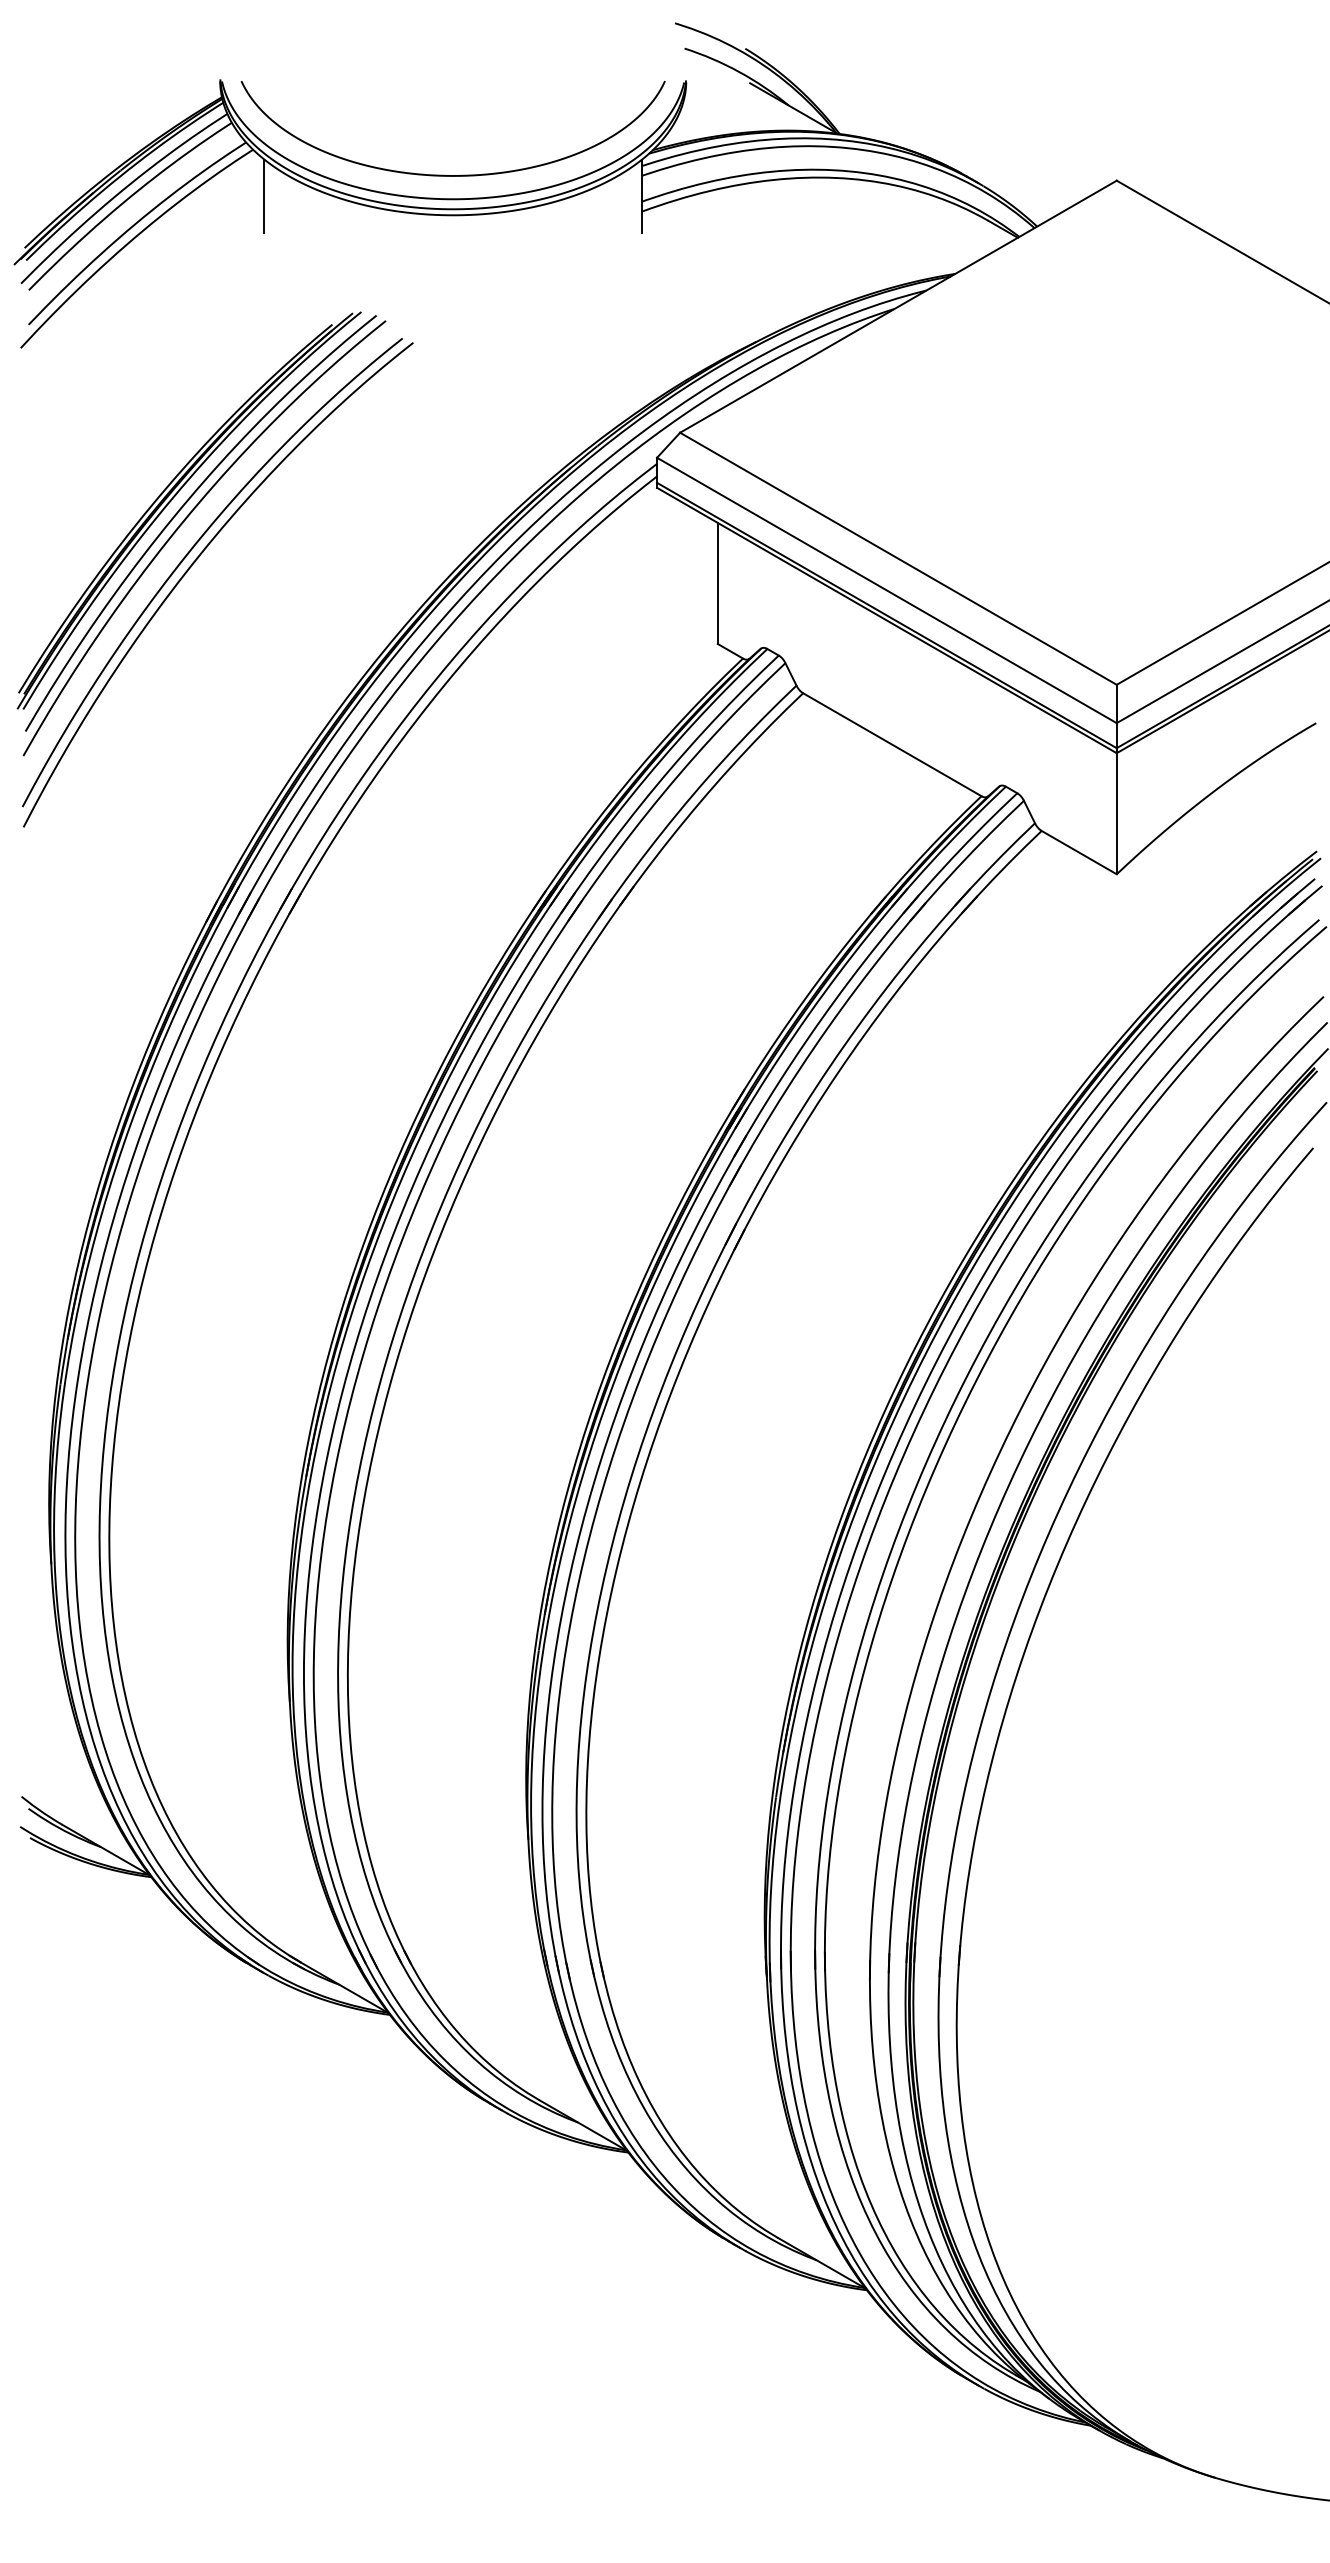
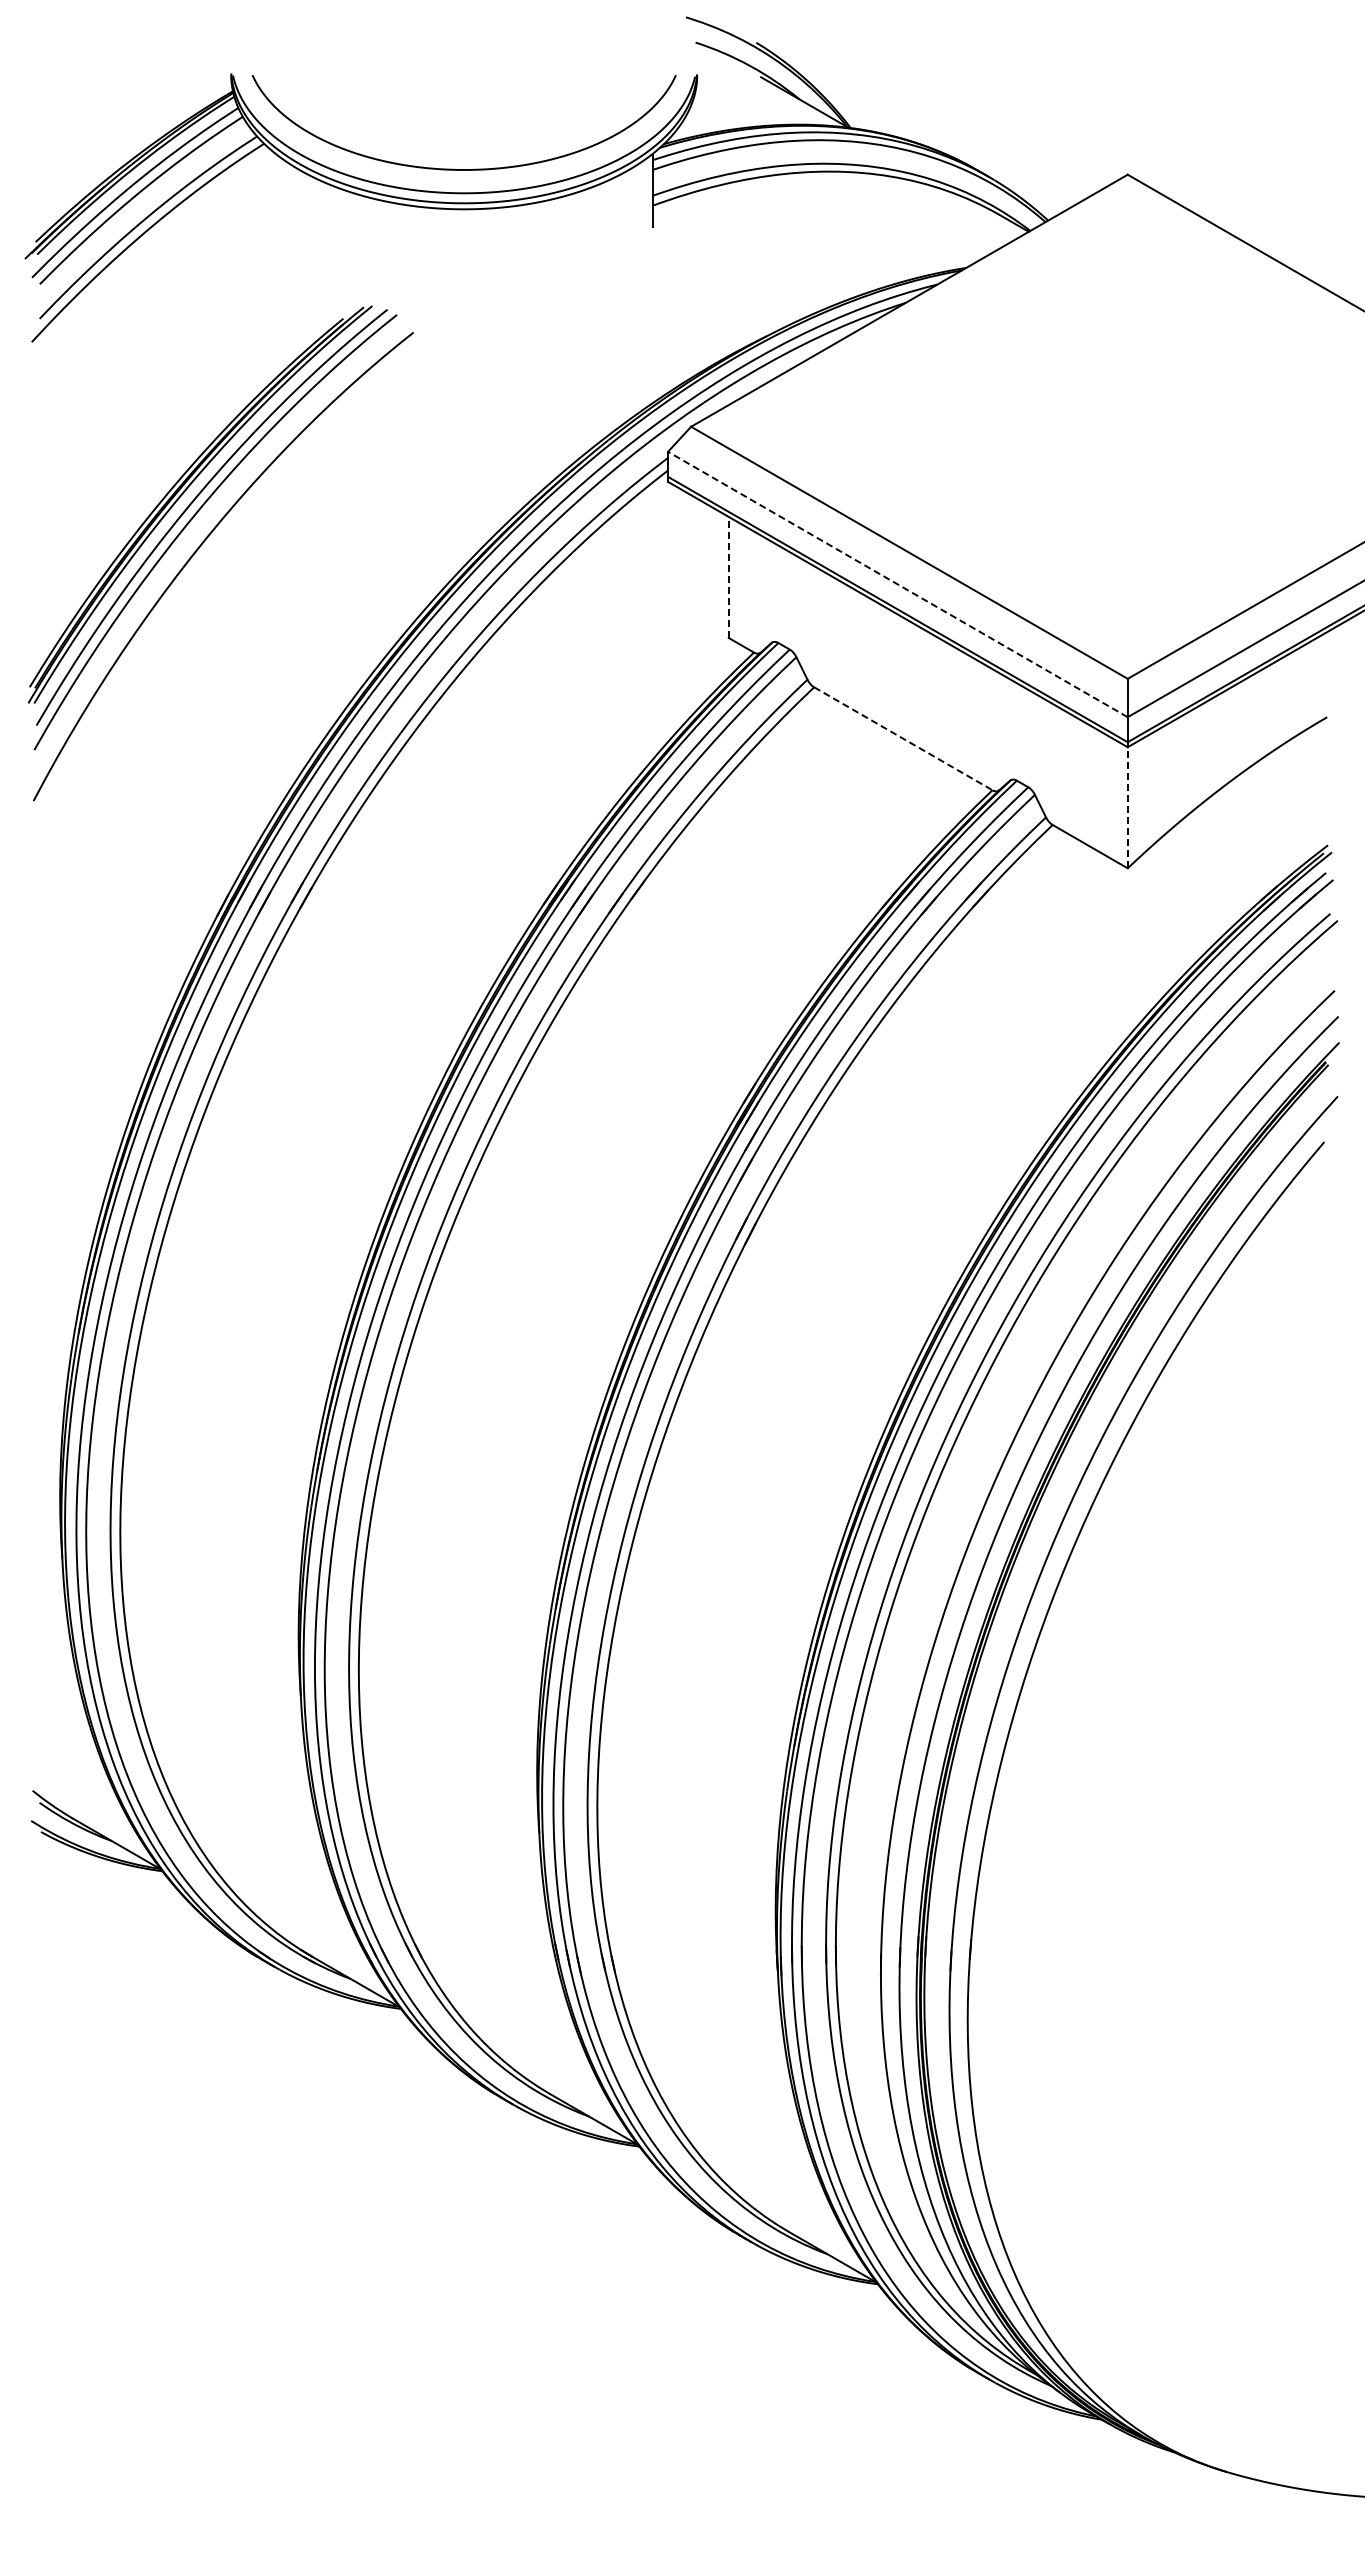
line: (264, 195) -> (275, 189), removed
curve: (195, 562) -> (206, 556), removed
line: (717, 583) -> (728, 577), solid -> dashed
line: (886, 590) -> (897, 584), solid -> dashed
line: (892, 744) -> (903, 738), solid -> dashed
line: (1116, 813) -> (1127, 807), solid -> dashed

